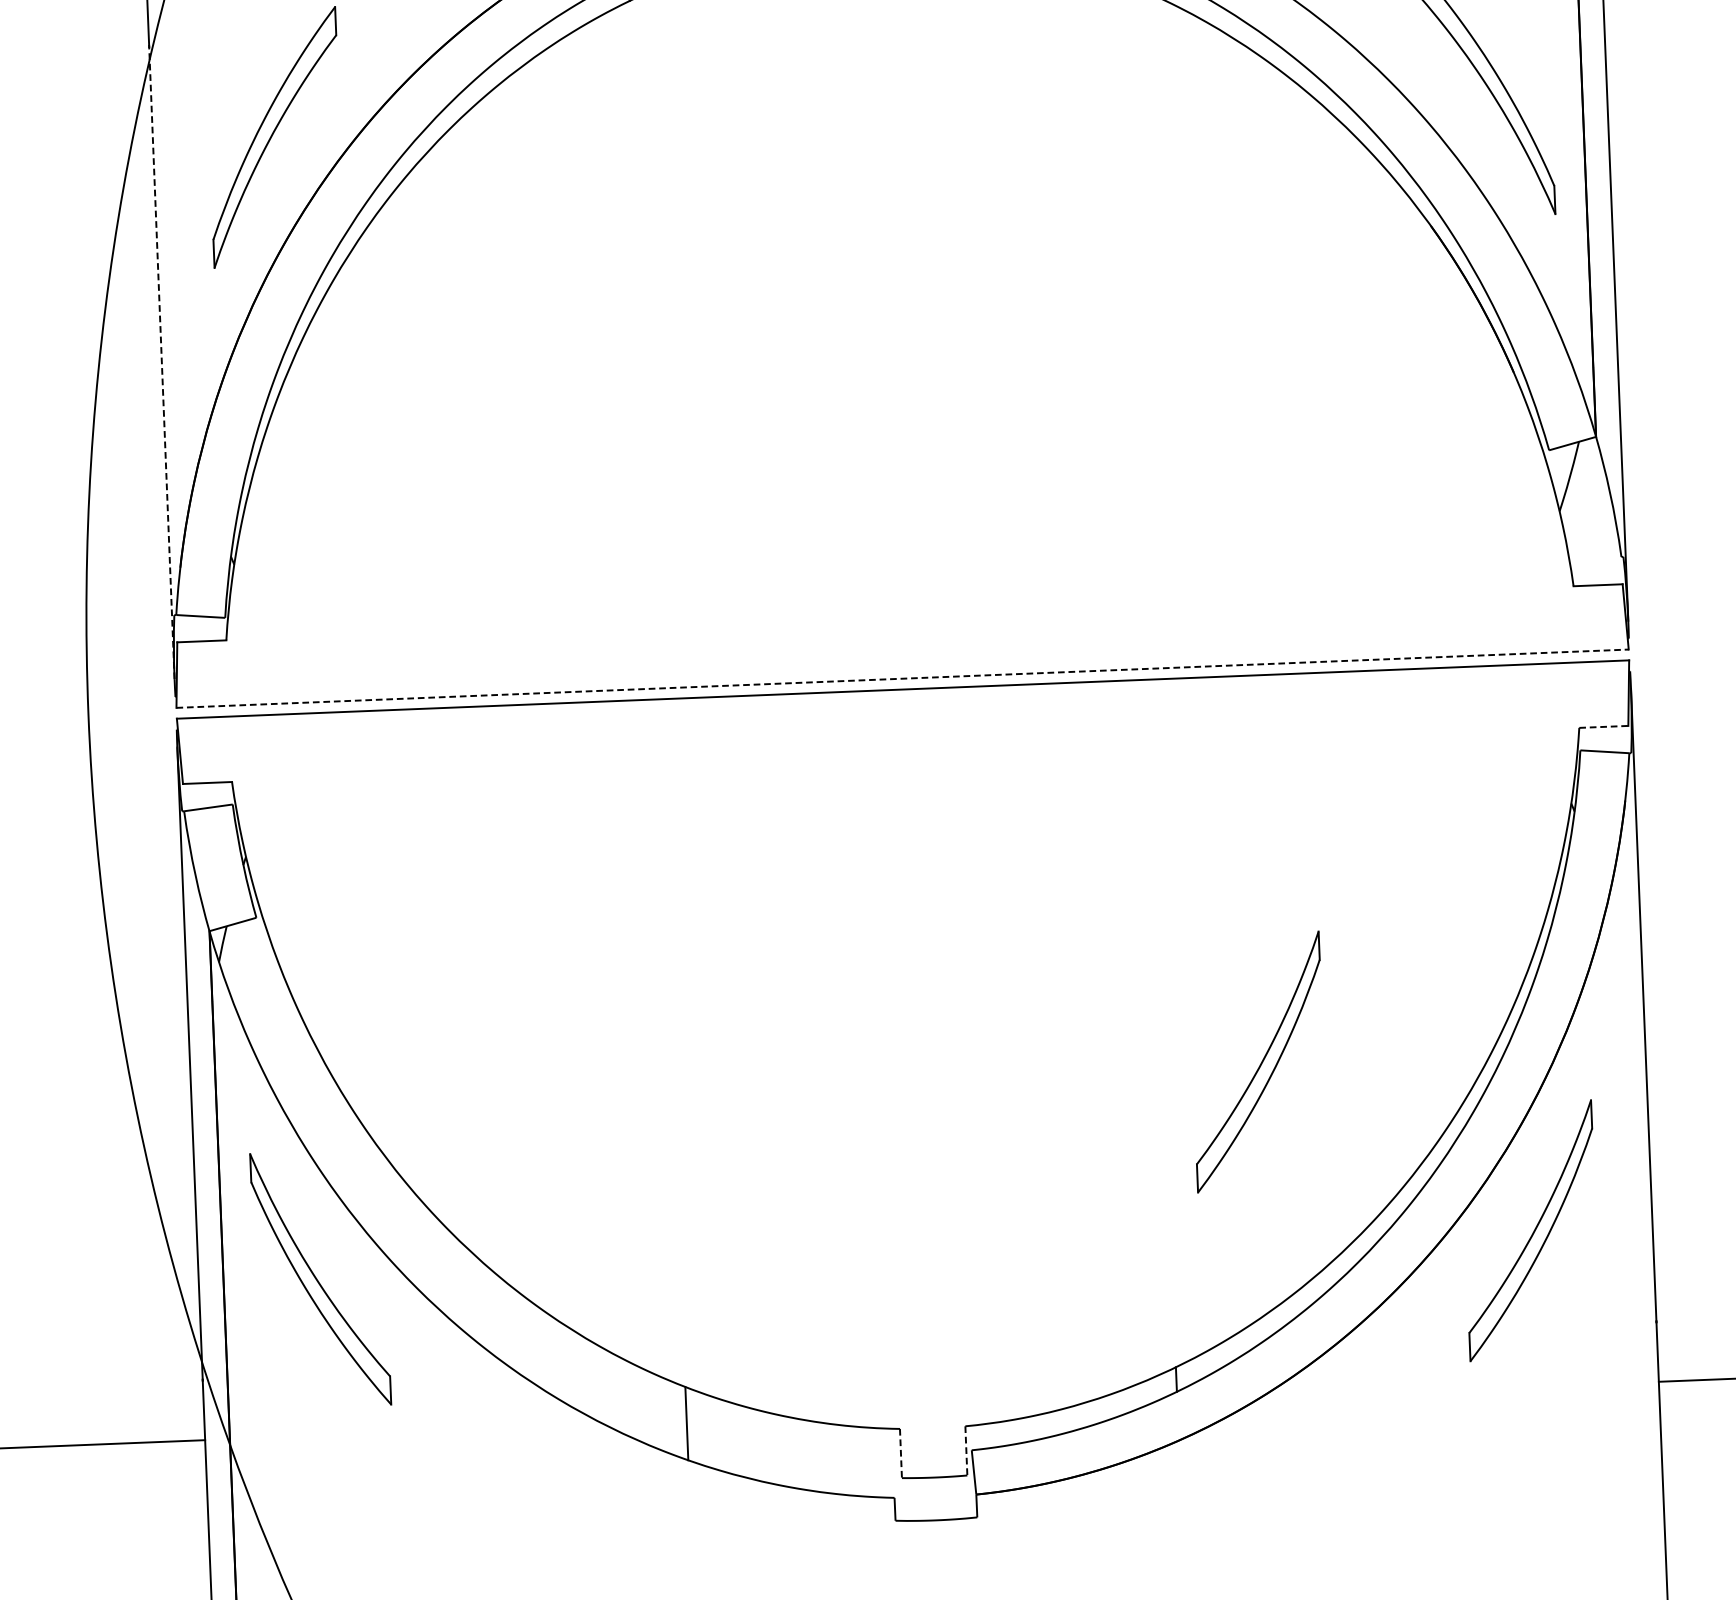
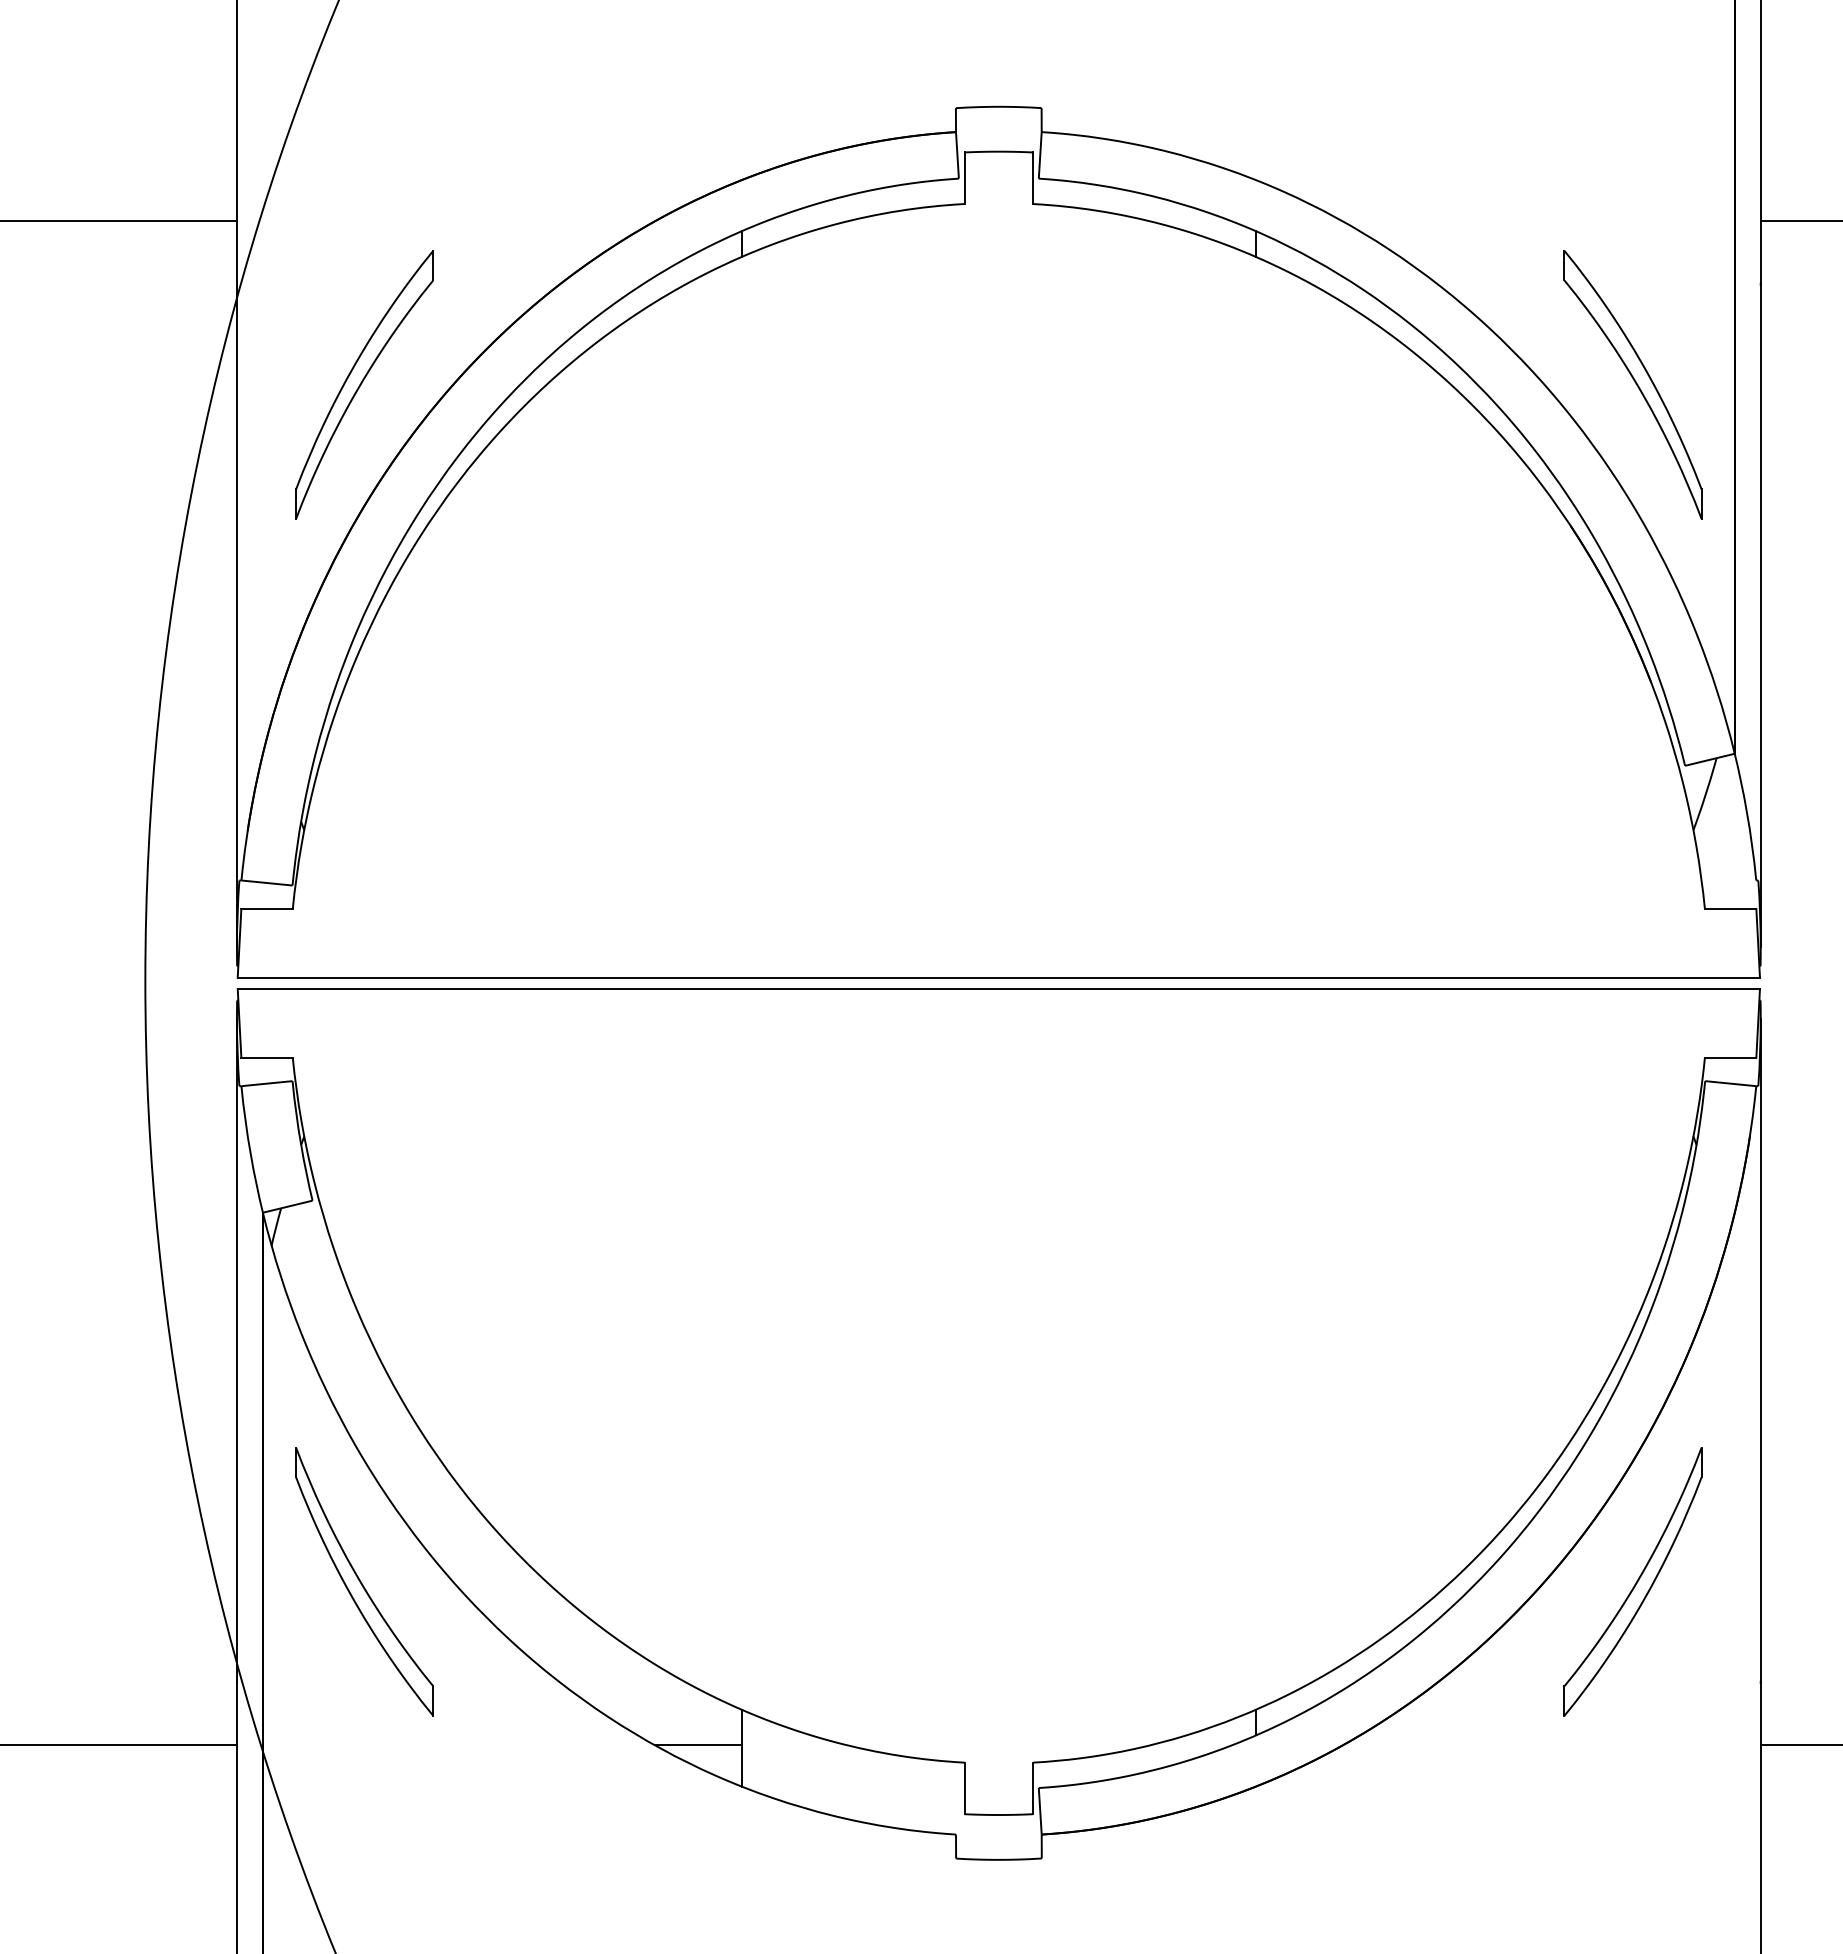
line: (161, 362) -> (236, 615), dashed -> solid
line: (903, 678) -> (999, 977), dashed -> solid
line: (1603, 726) -> (1730, 1057), dashed -> solid
part: (1257, 1061) -> (1354, 1393), removed
line: (644, 1422) -> (697, 1745), added
line: (966, 1450) -> (1033, 1788), dashed -> solid
line: (900, 1453) -> (964, 1788), dashed -> solid

